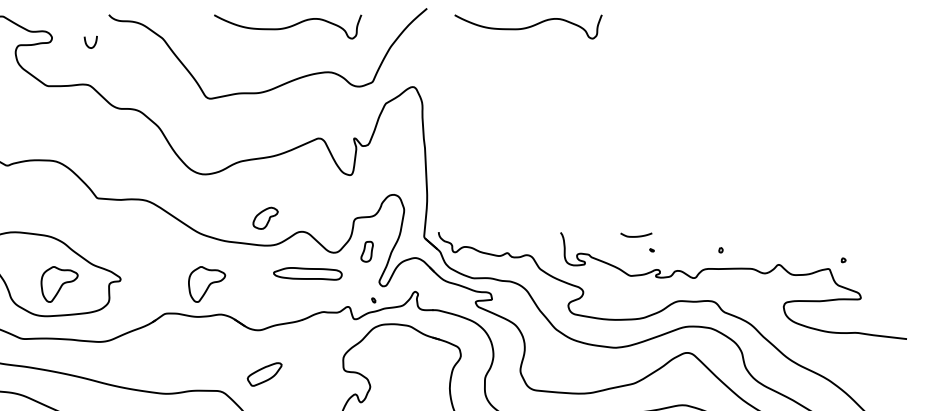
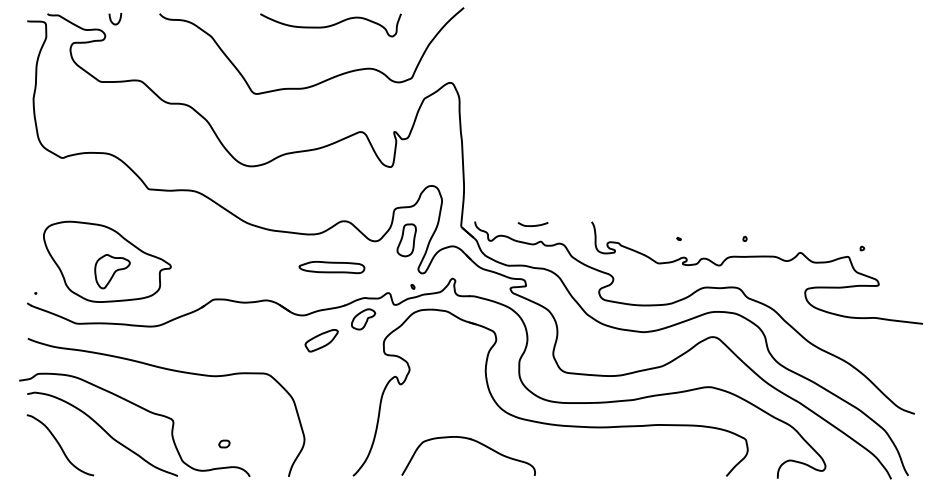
curve: (528, 27) -> (560, 25), removed
curve: (94, 43) -> (118, 20), moved
part: (265, 218) -> (363, 319), moved
curve: (635, 236) -> (532, 225), moved
part: (367, 251) -> (406, 240), size x1.67
part: (307, 273) -> (331, 267), moved
part: (207, 284) -> (253, 271), removed
part: (264, 374) -> (321, 340), moved

